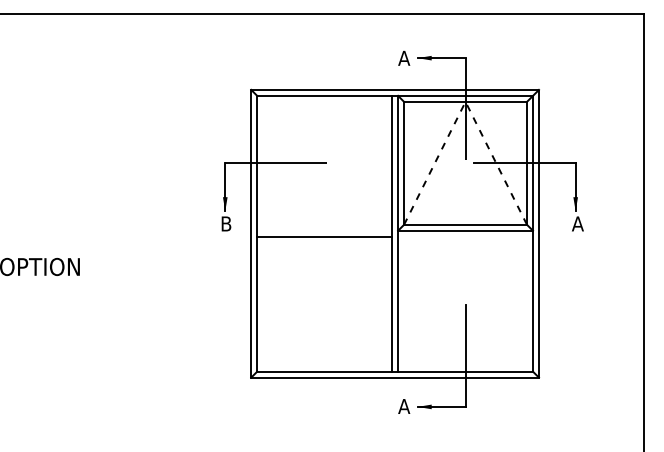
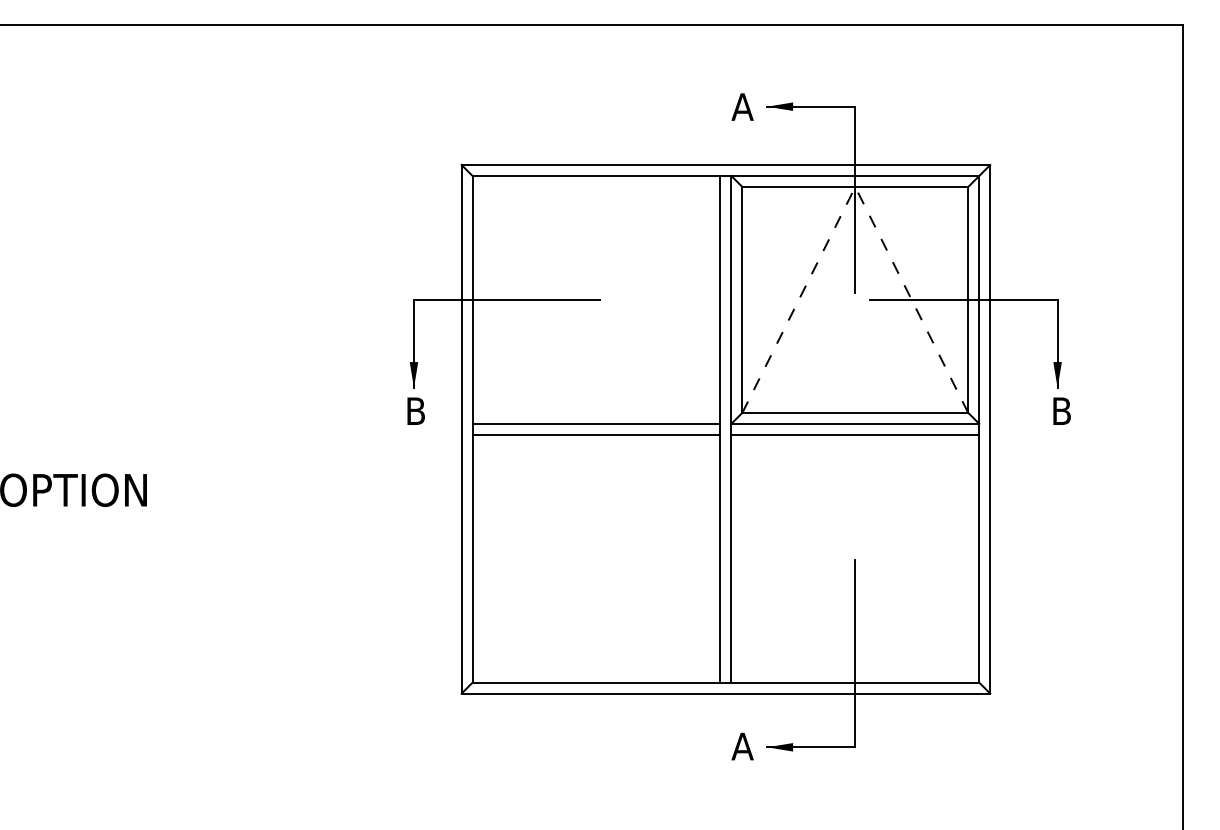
text: (577, 223) -> (1060, 410), A -> B
line: (324, 230) -> (596, 423), added
line: (465, 236) -> (855, 434), added

